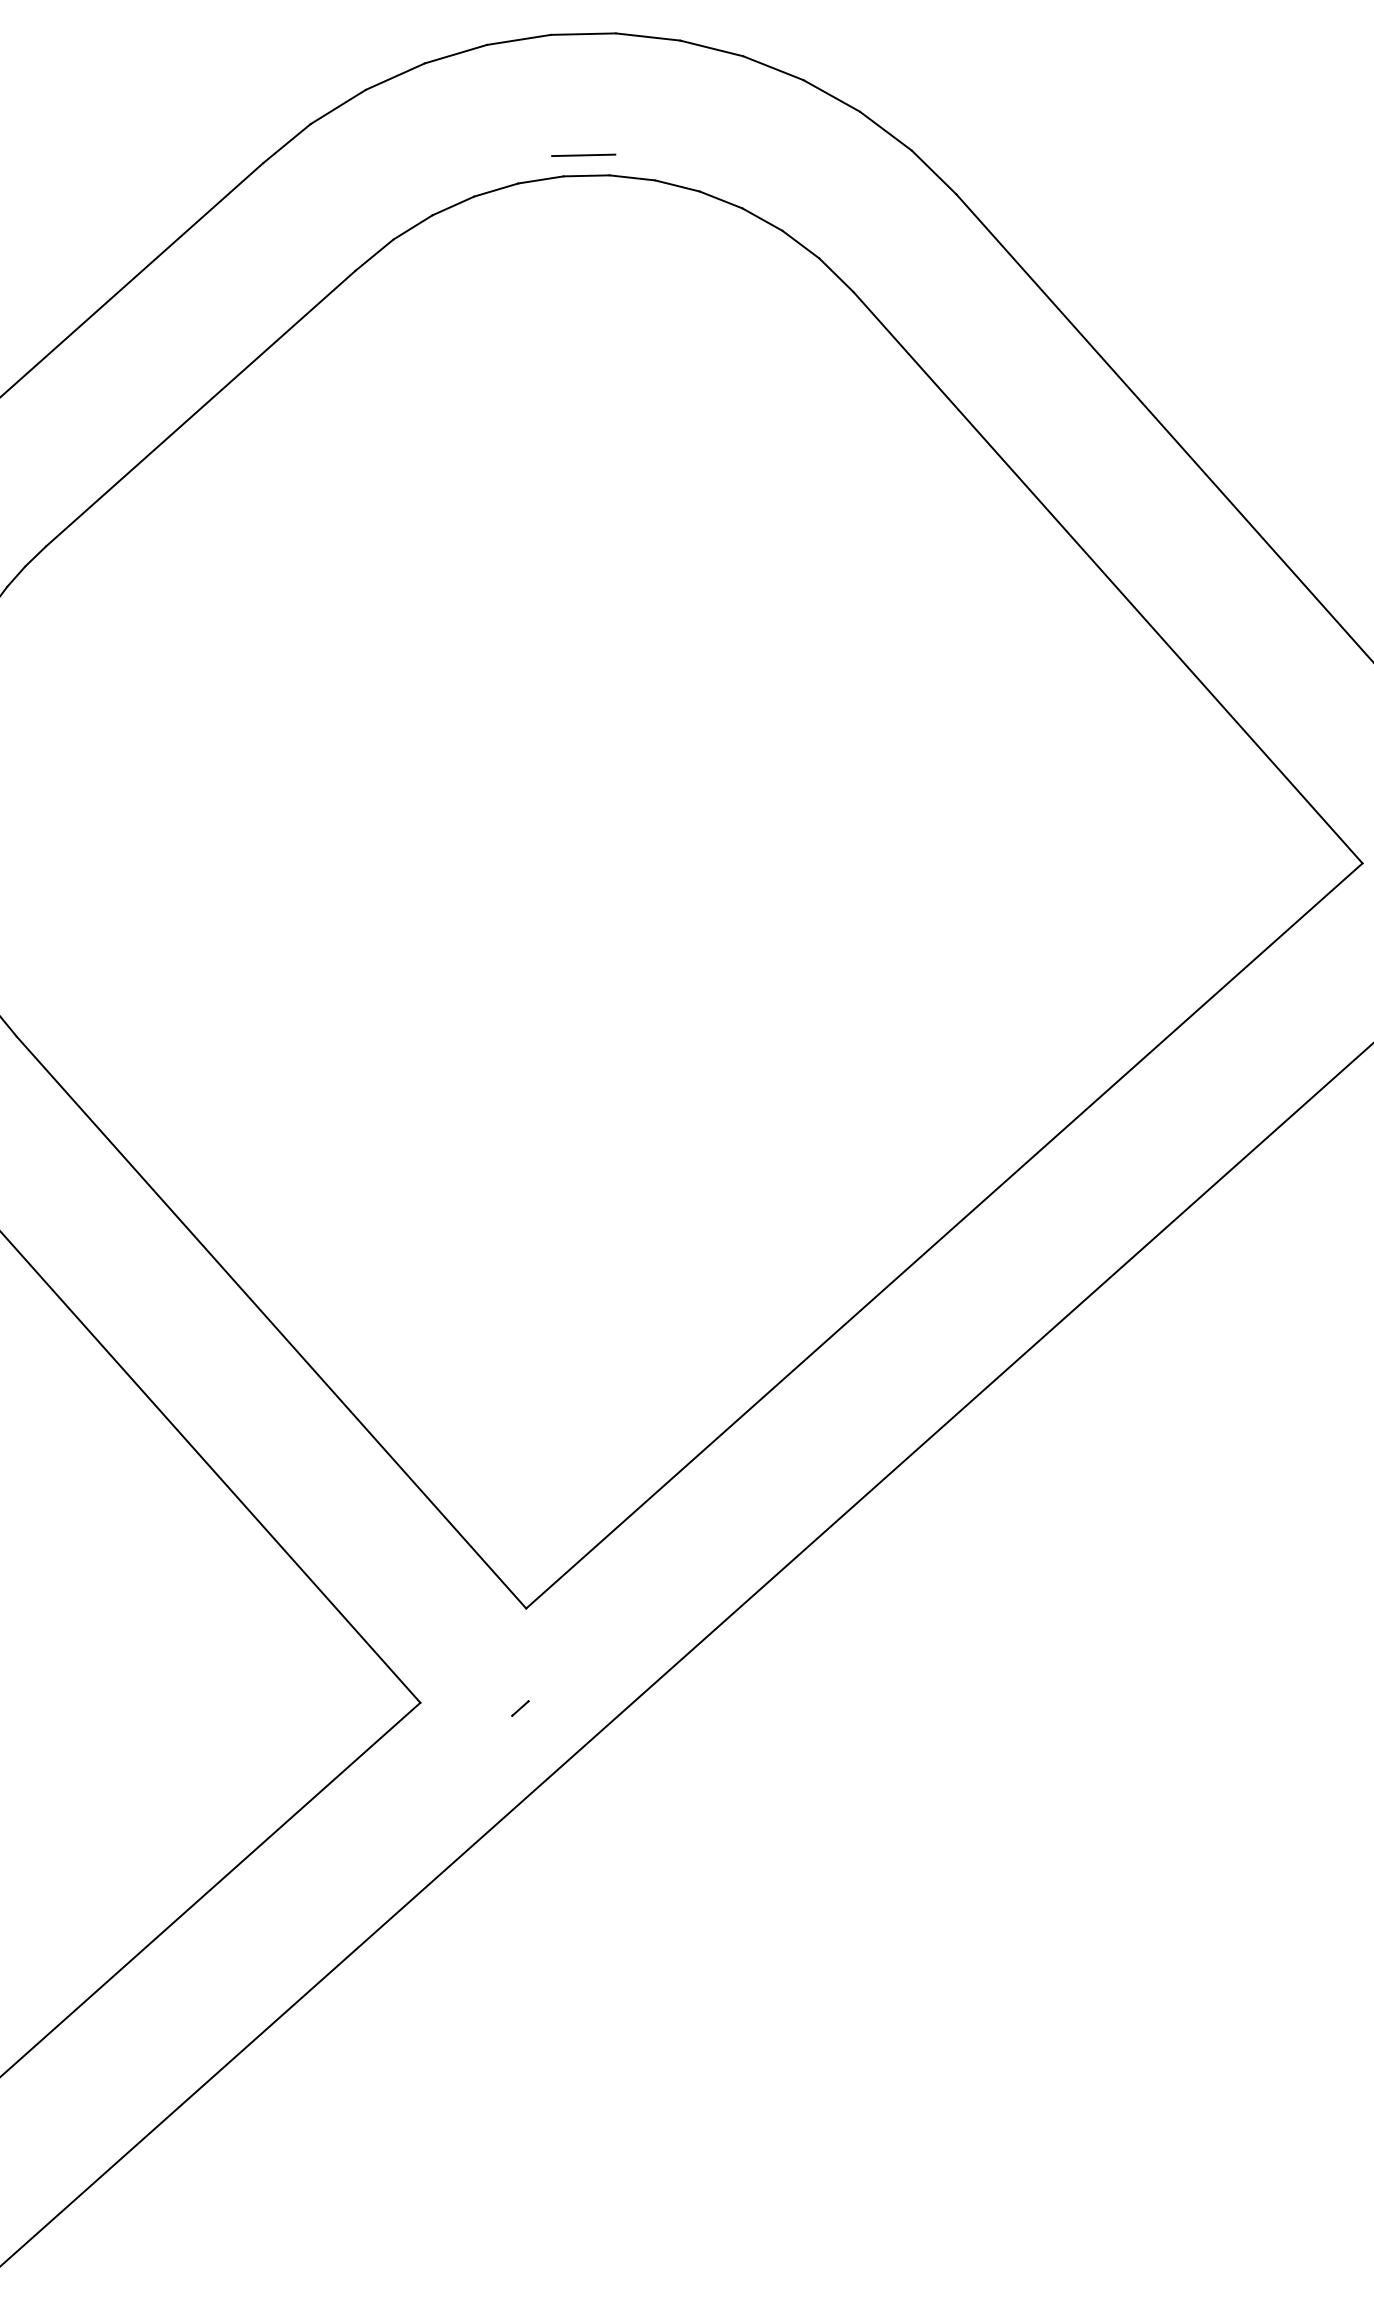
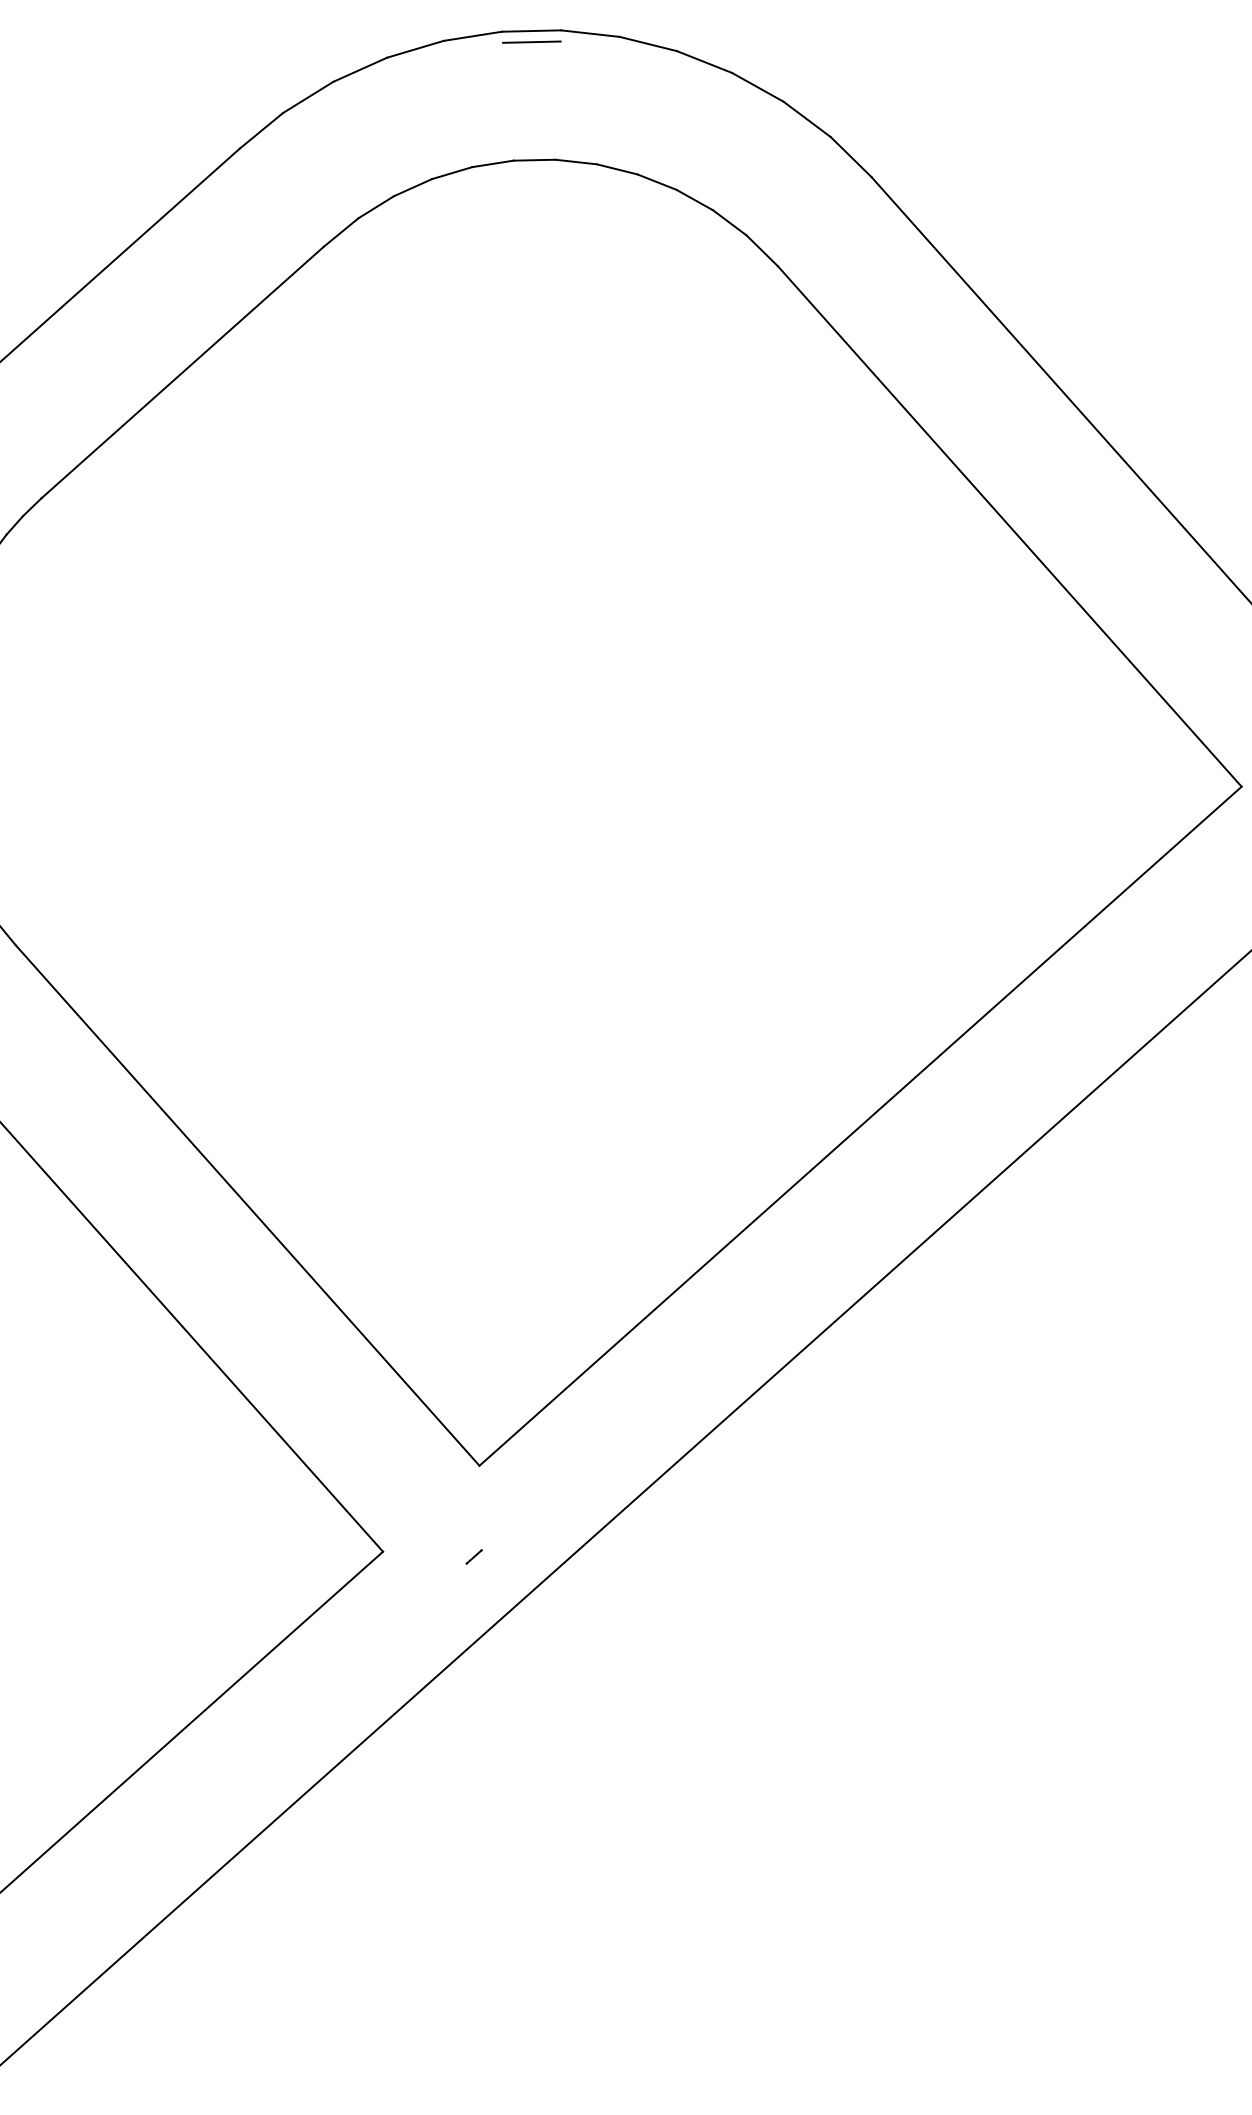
line: (583, 154) -> (531, 41), moved

